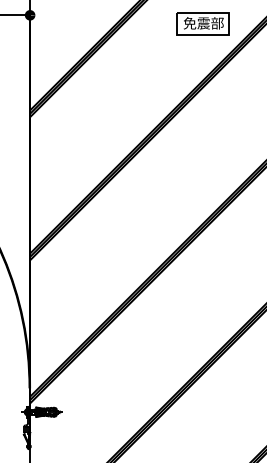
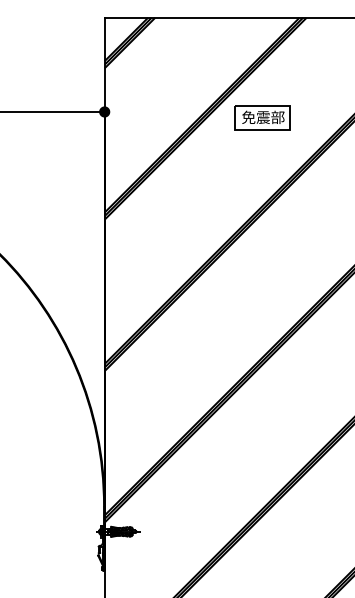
part: (202, 23) -> (262, 117), moved

